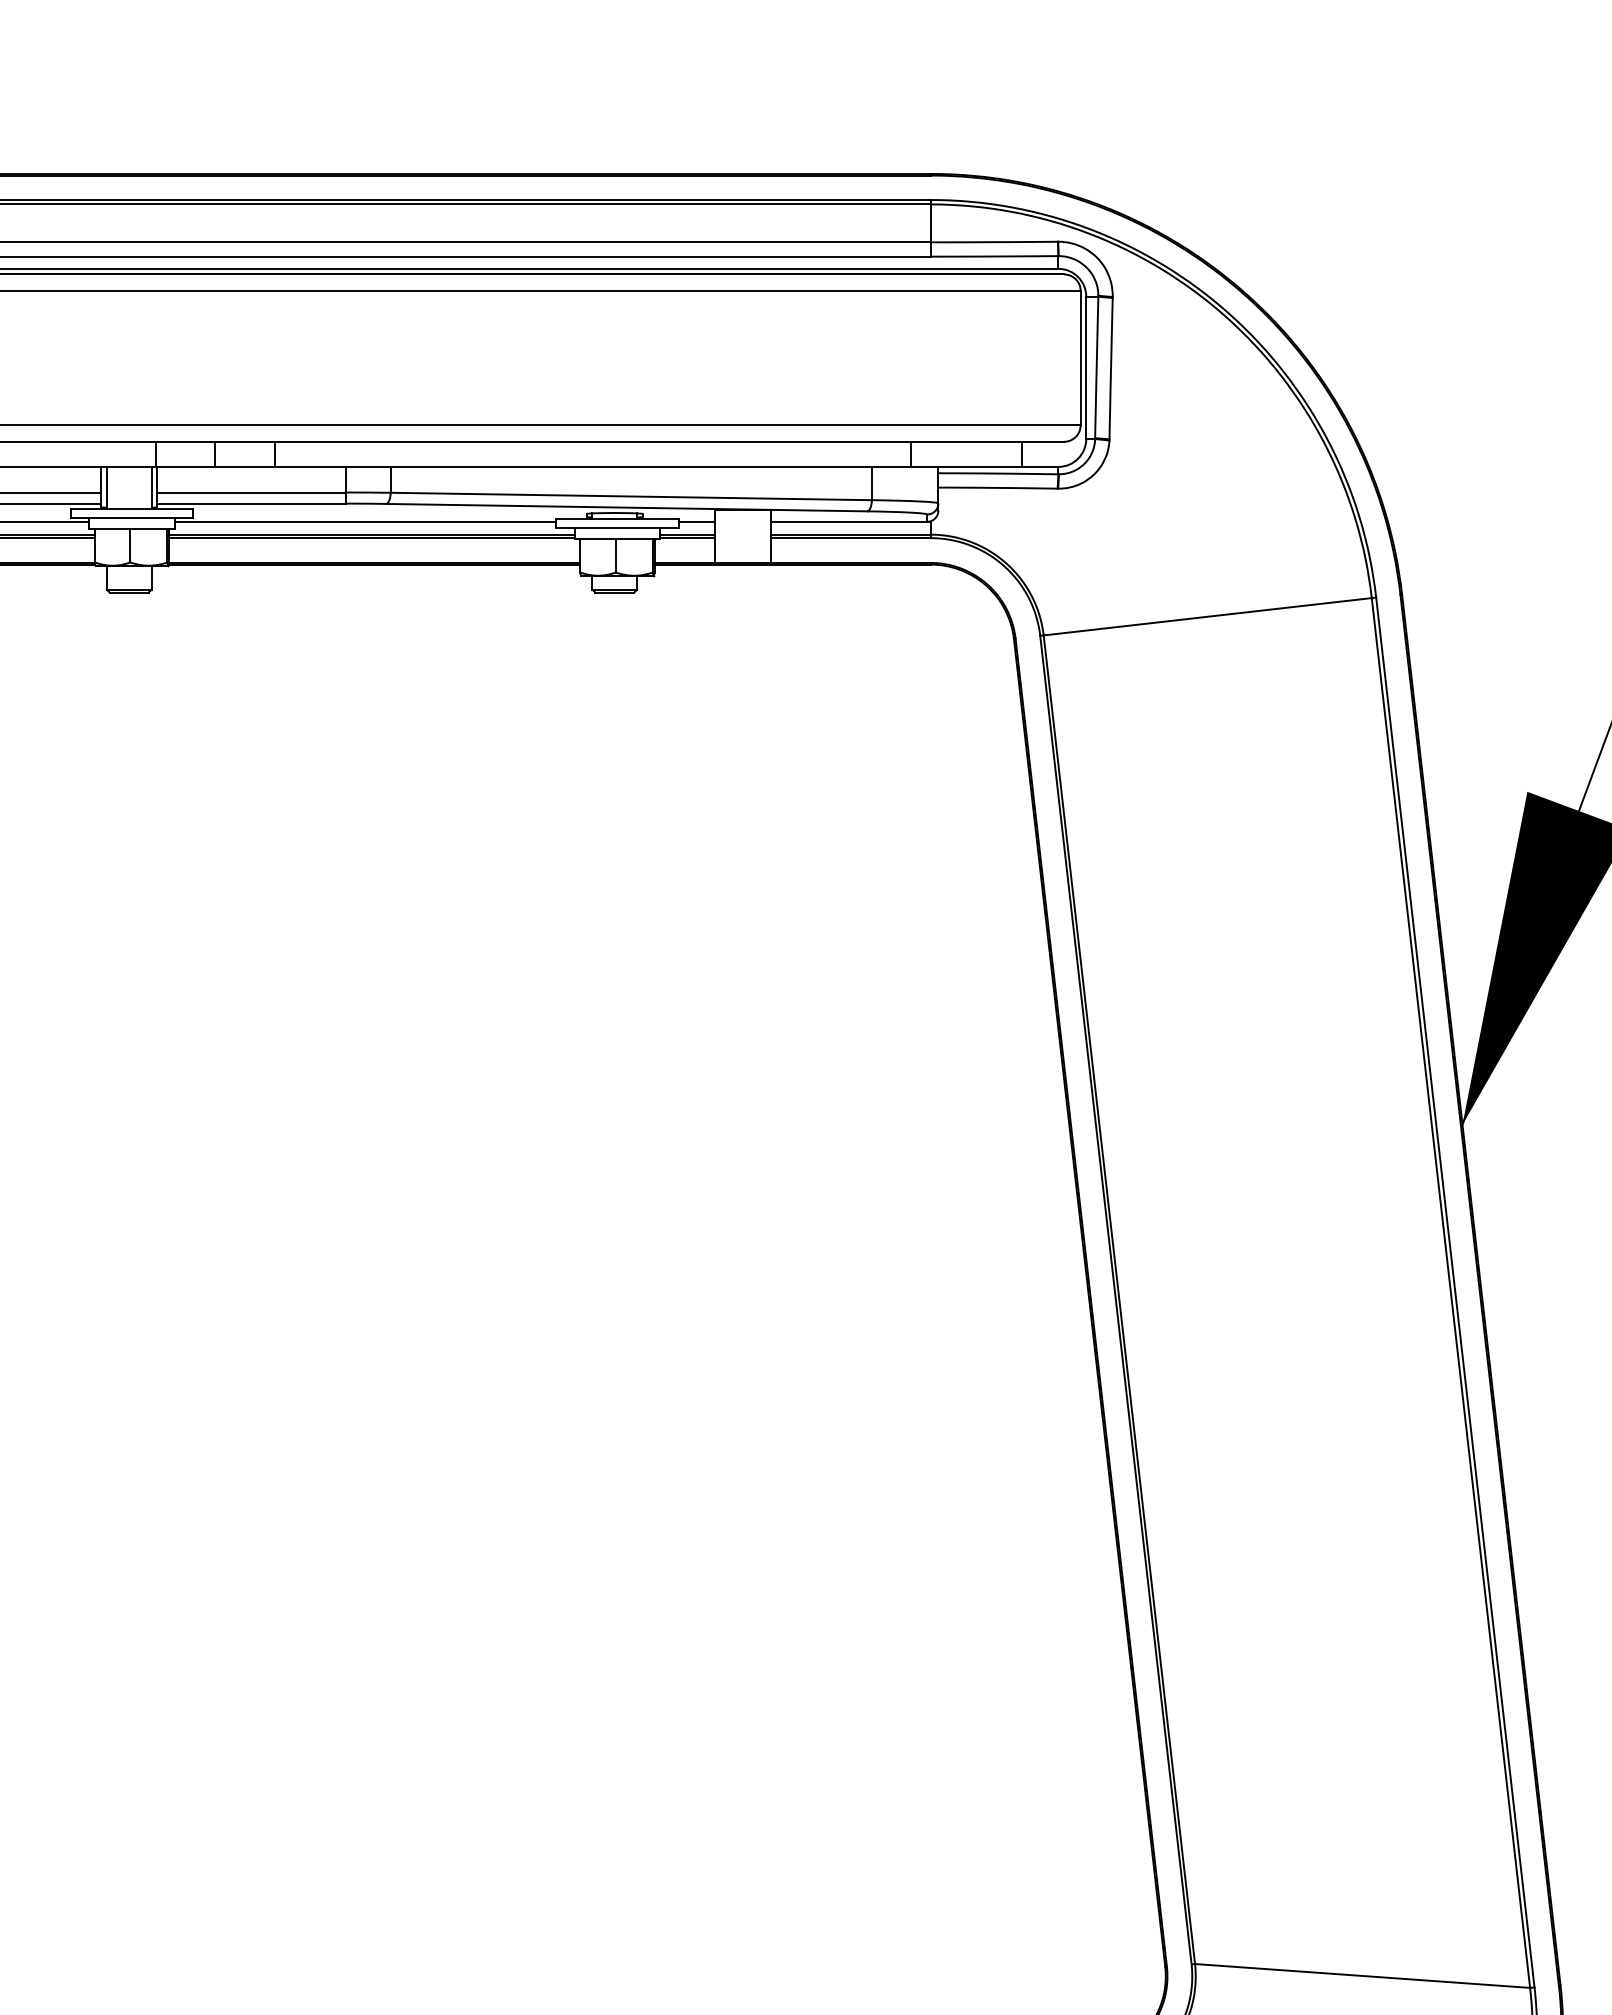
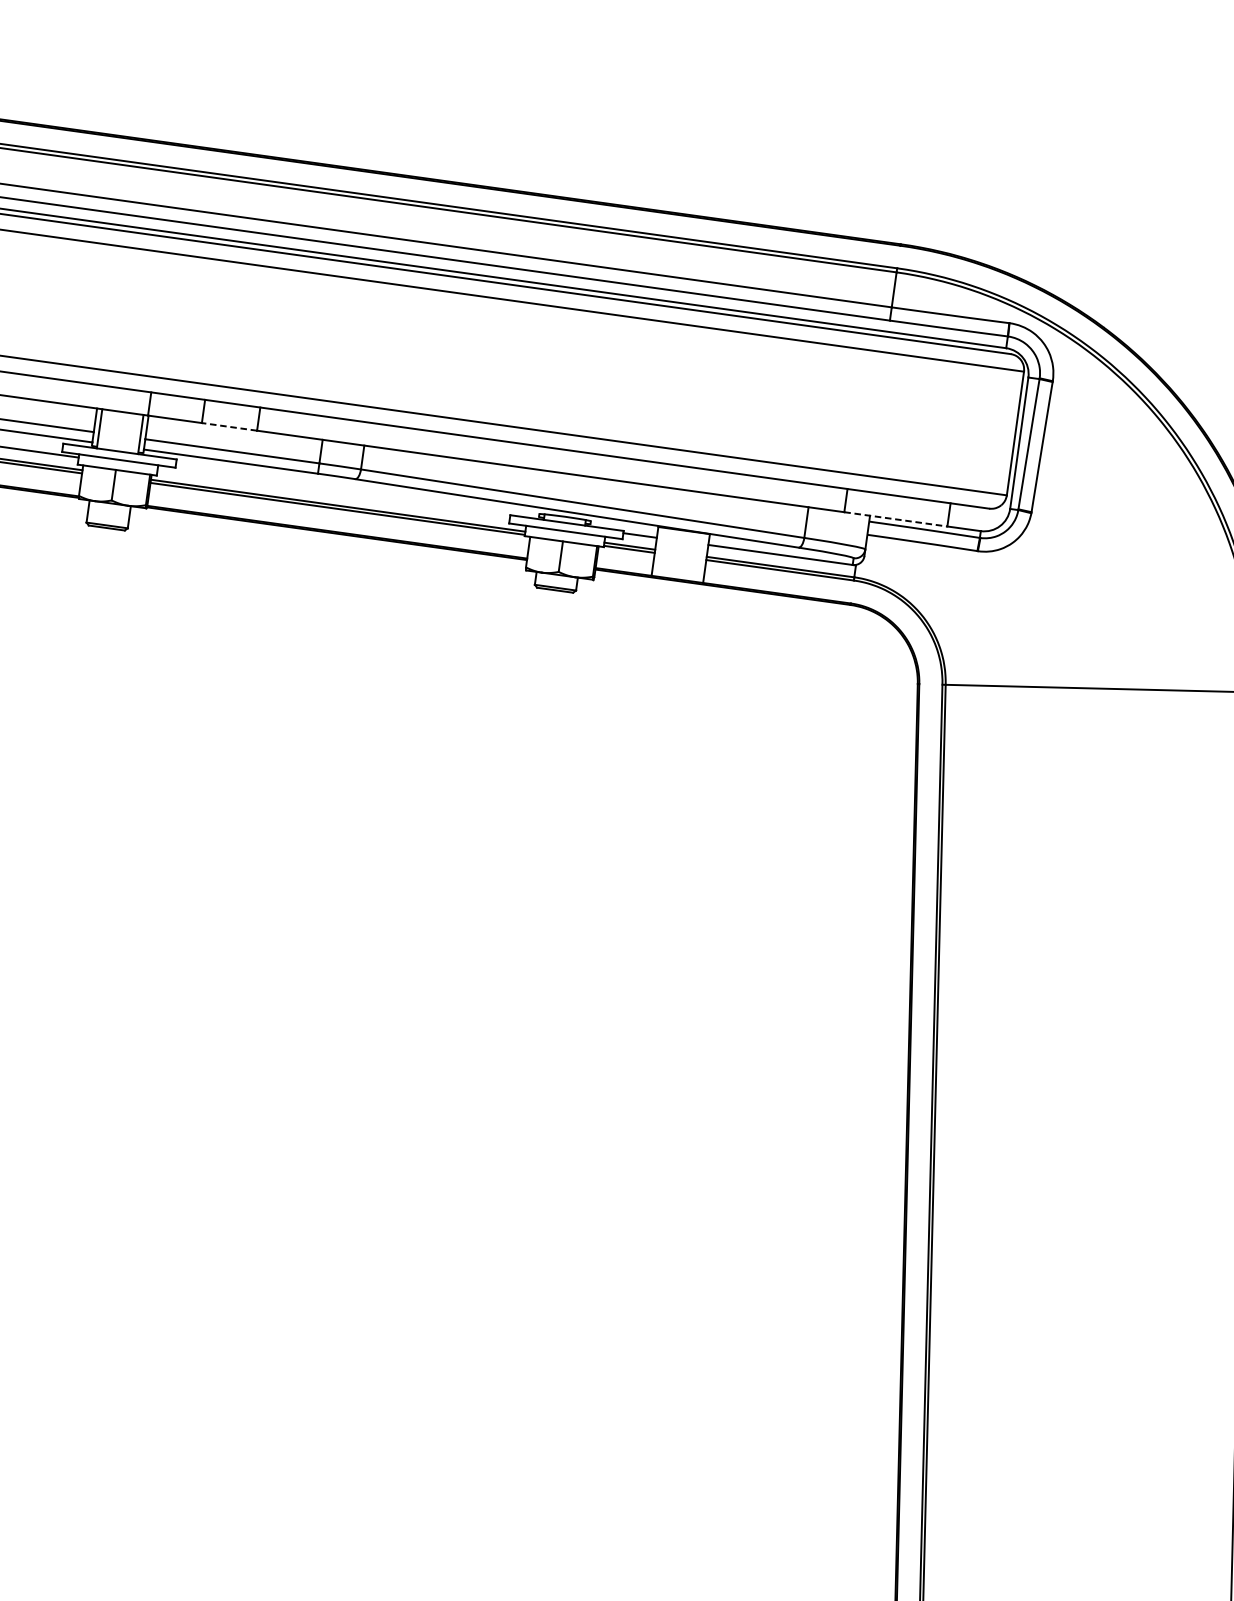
line: (244, 466) -> (229, 426), solid -> dashed
line: (966, 466) -> (896, 518), solid -> dashed
line: (365, 521) -> (334, 492), removed

